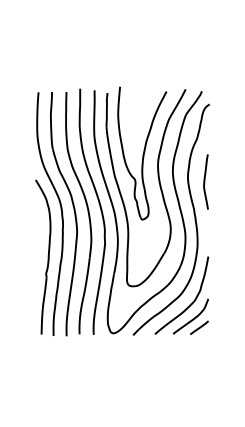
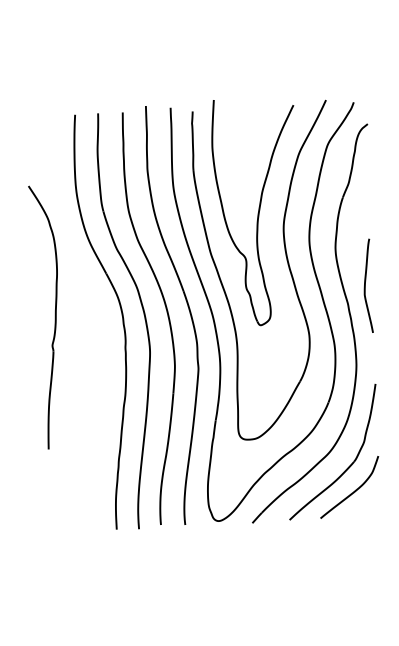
curve: (205, 181) -> (366, 285), moved
part: (43, 256) -> (46, 316), moved
line: (199, 327) -> (365, 505), removed

